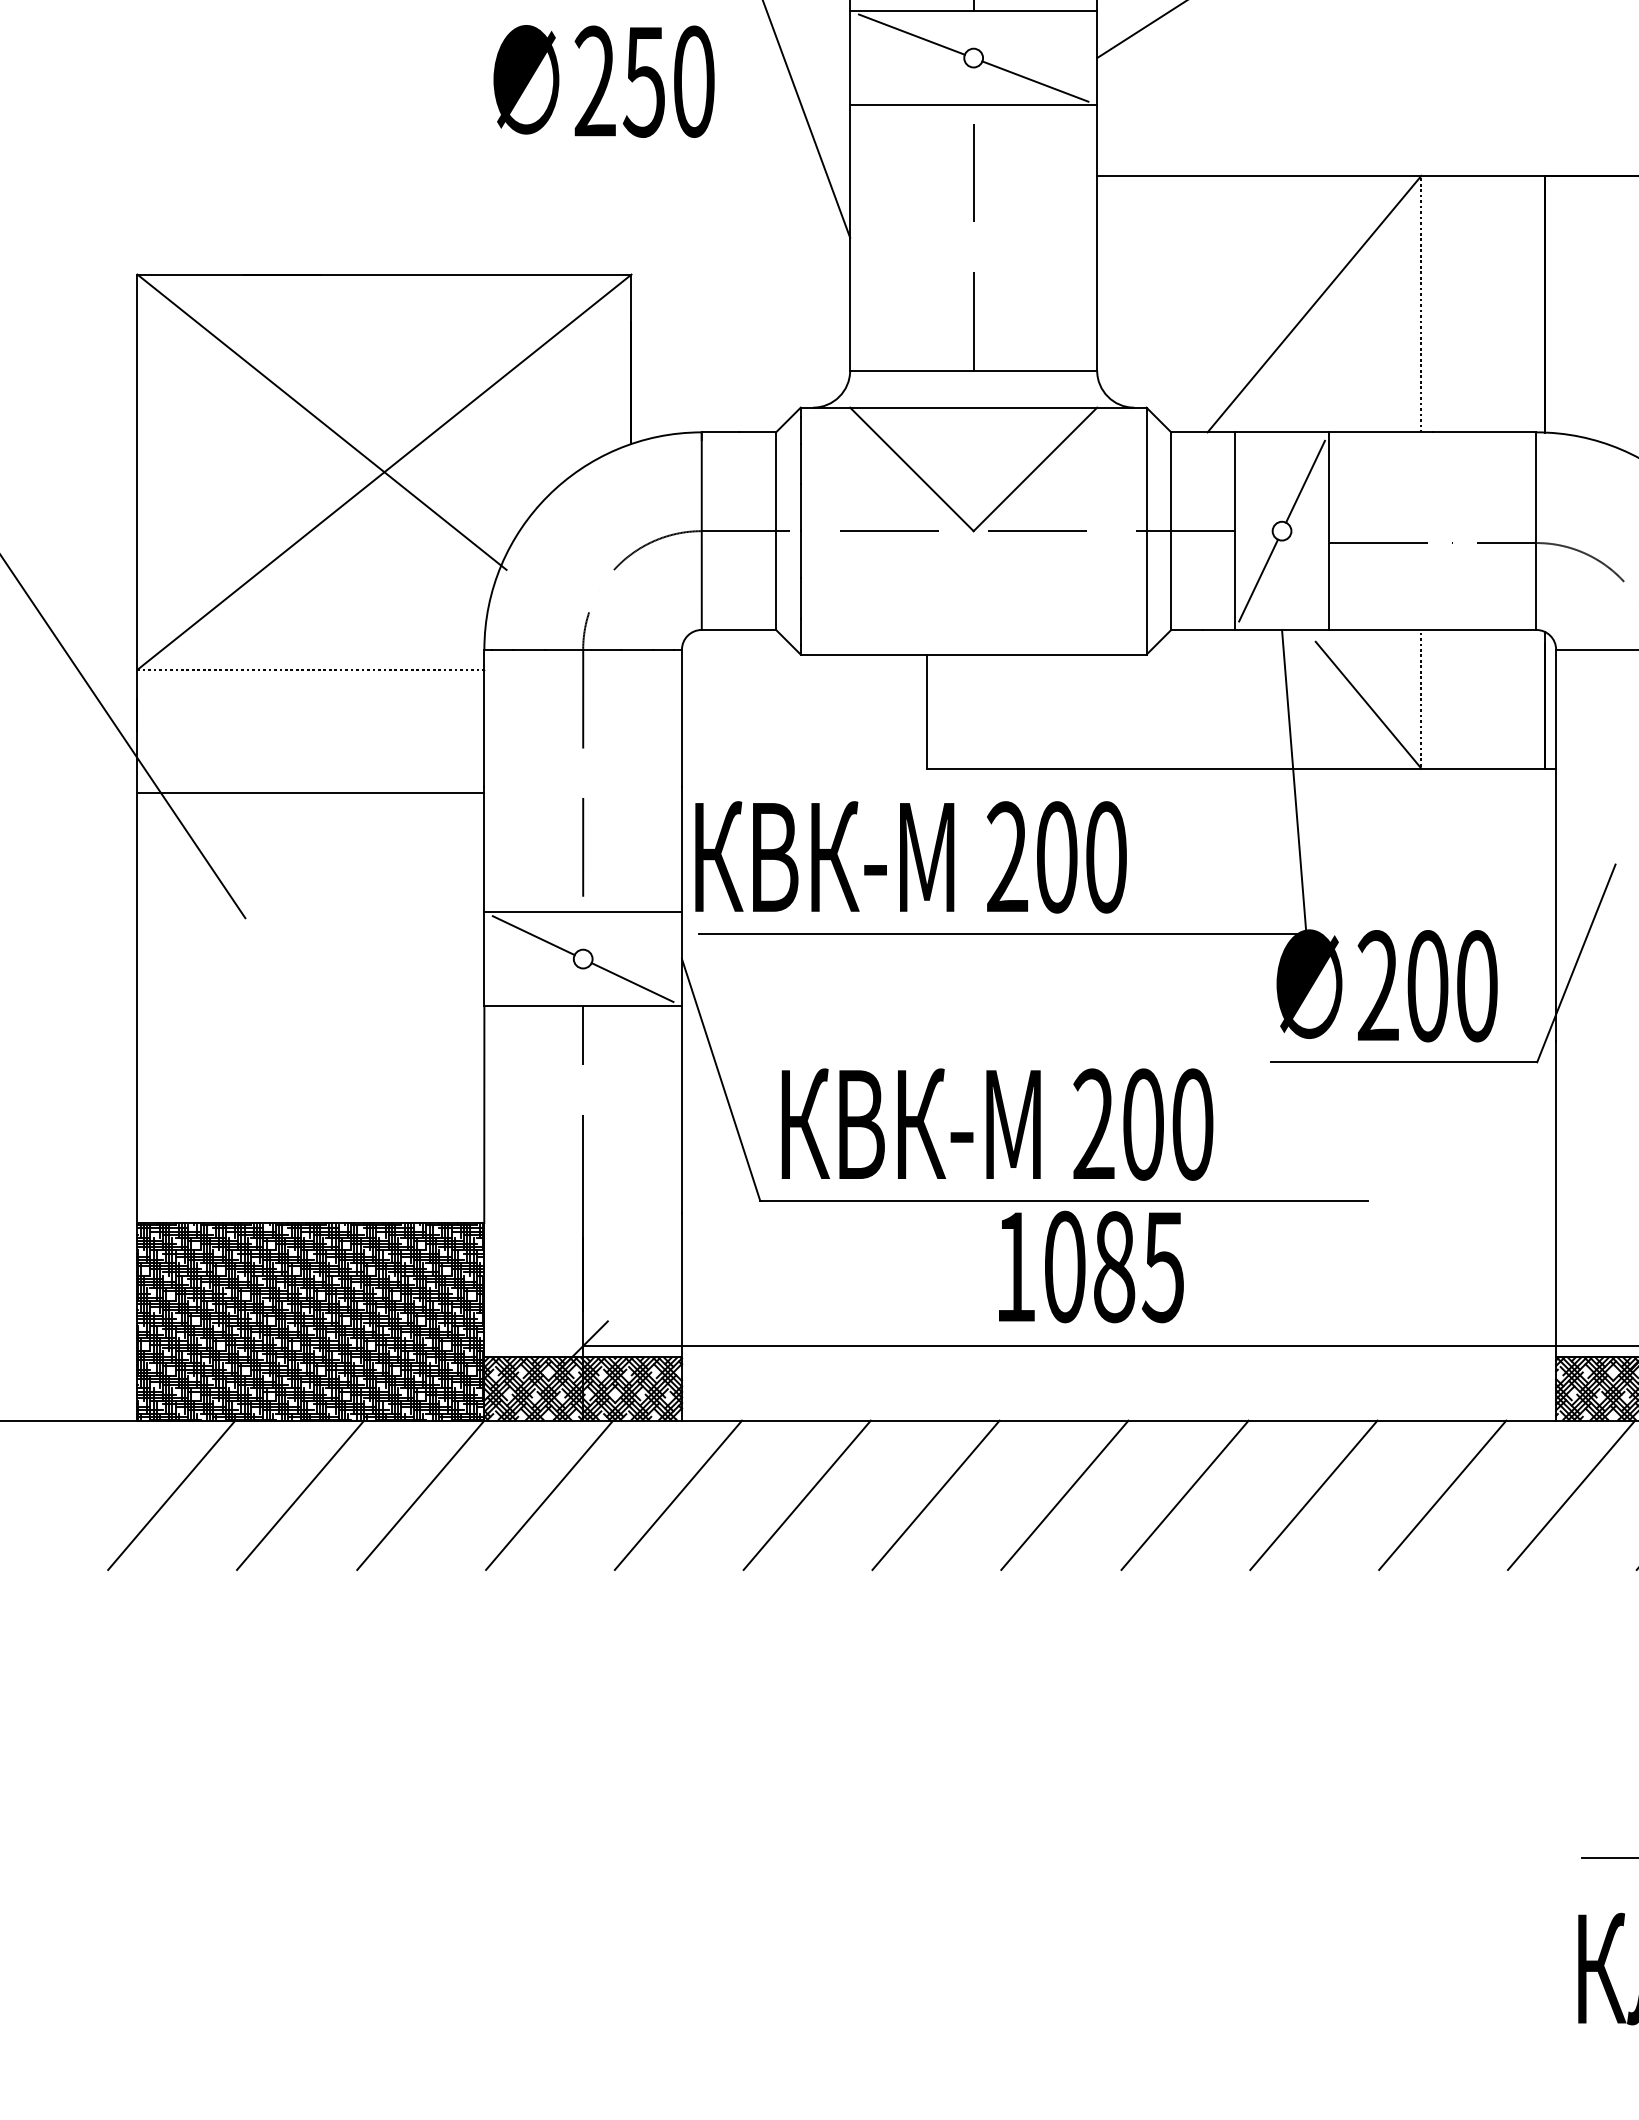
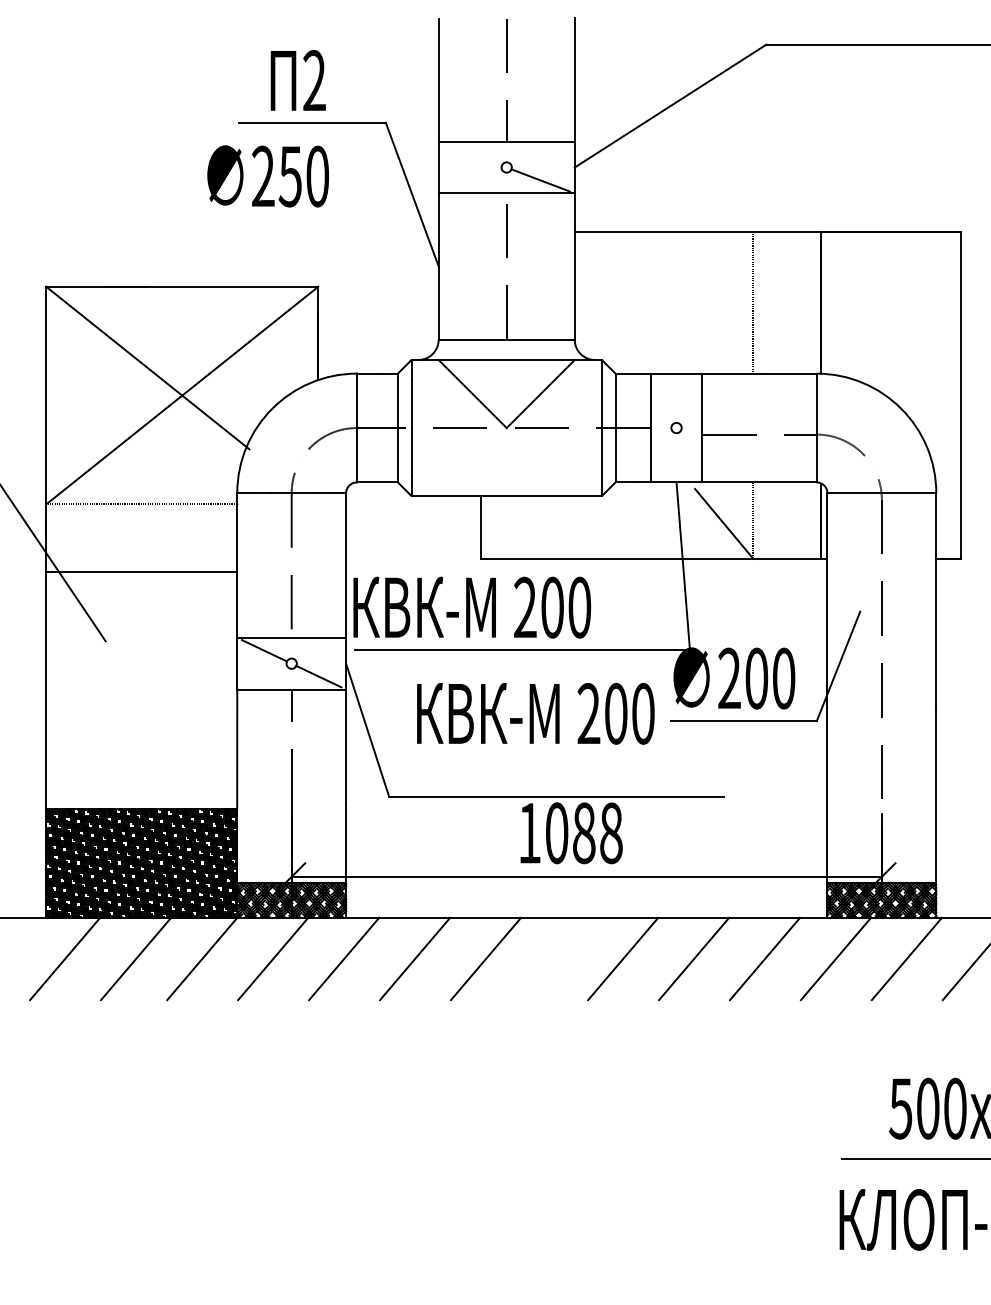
line: (911, 34) -> (472, 154), removed
text: (602, 81) -> (267, 176), moved
line: (1314, 303) -> (694, 302), removed
line: (1305, 481) -> (689, 400), removed
line: (1258, 579) -> (663, 454), removed
text: (996, 1123) -> (535, 713), moved
text: (1162, 1267) -> (610, 833), 1085 -> 1088
line: (1064, 1494) -> (556, 958), removed

